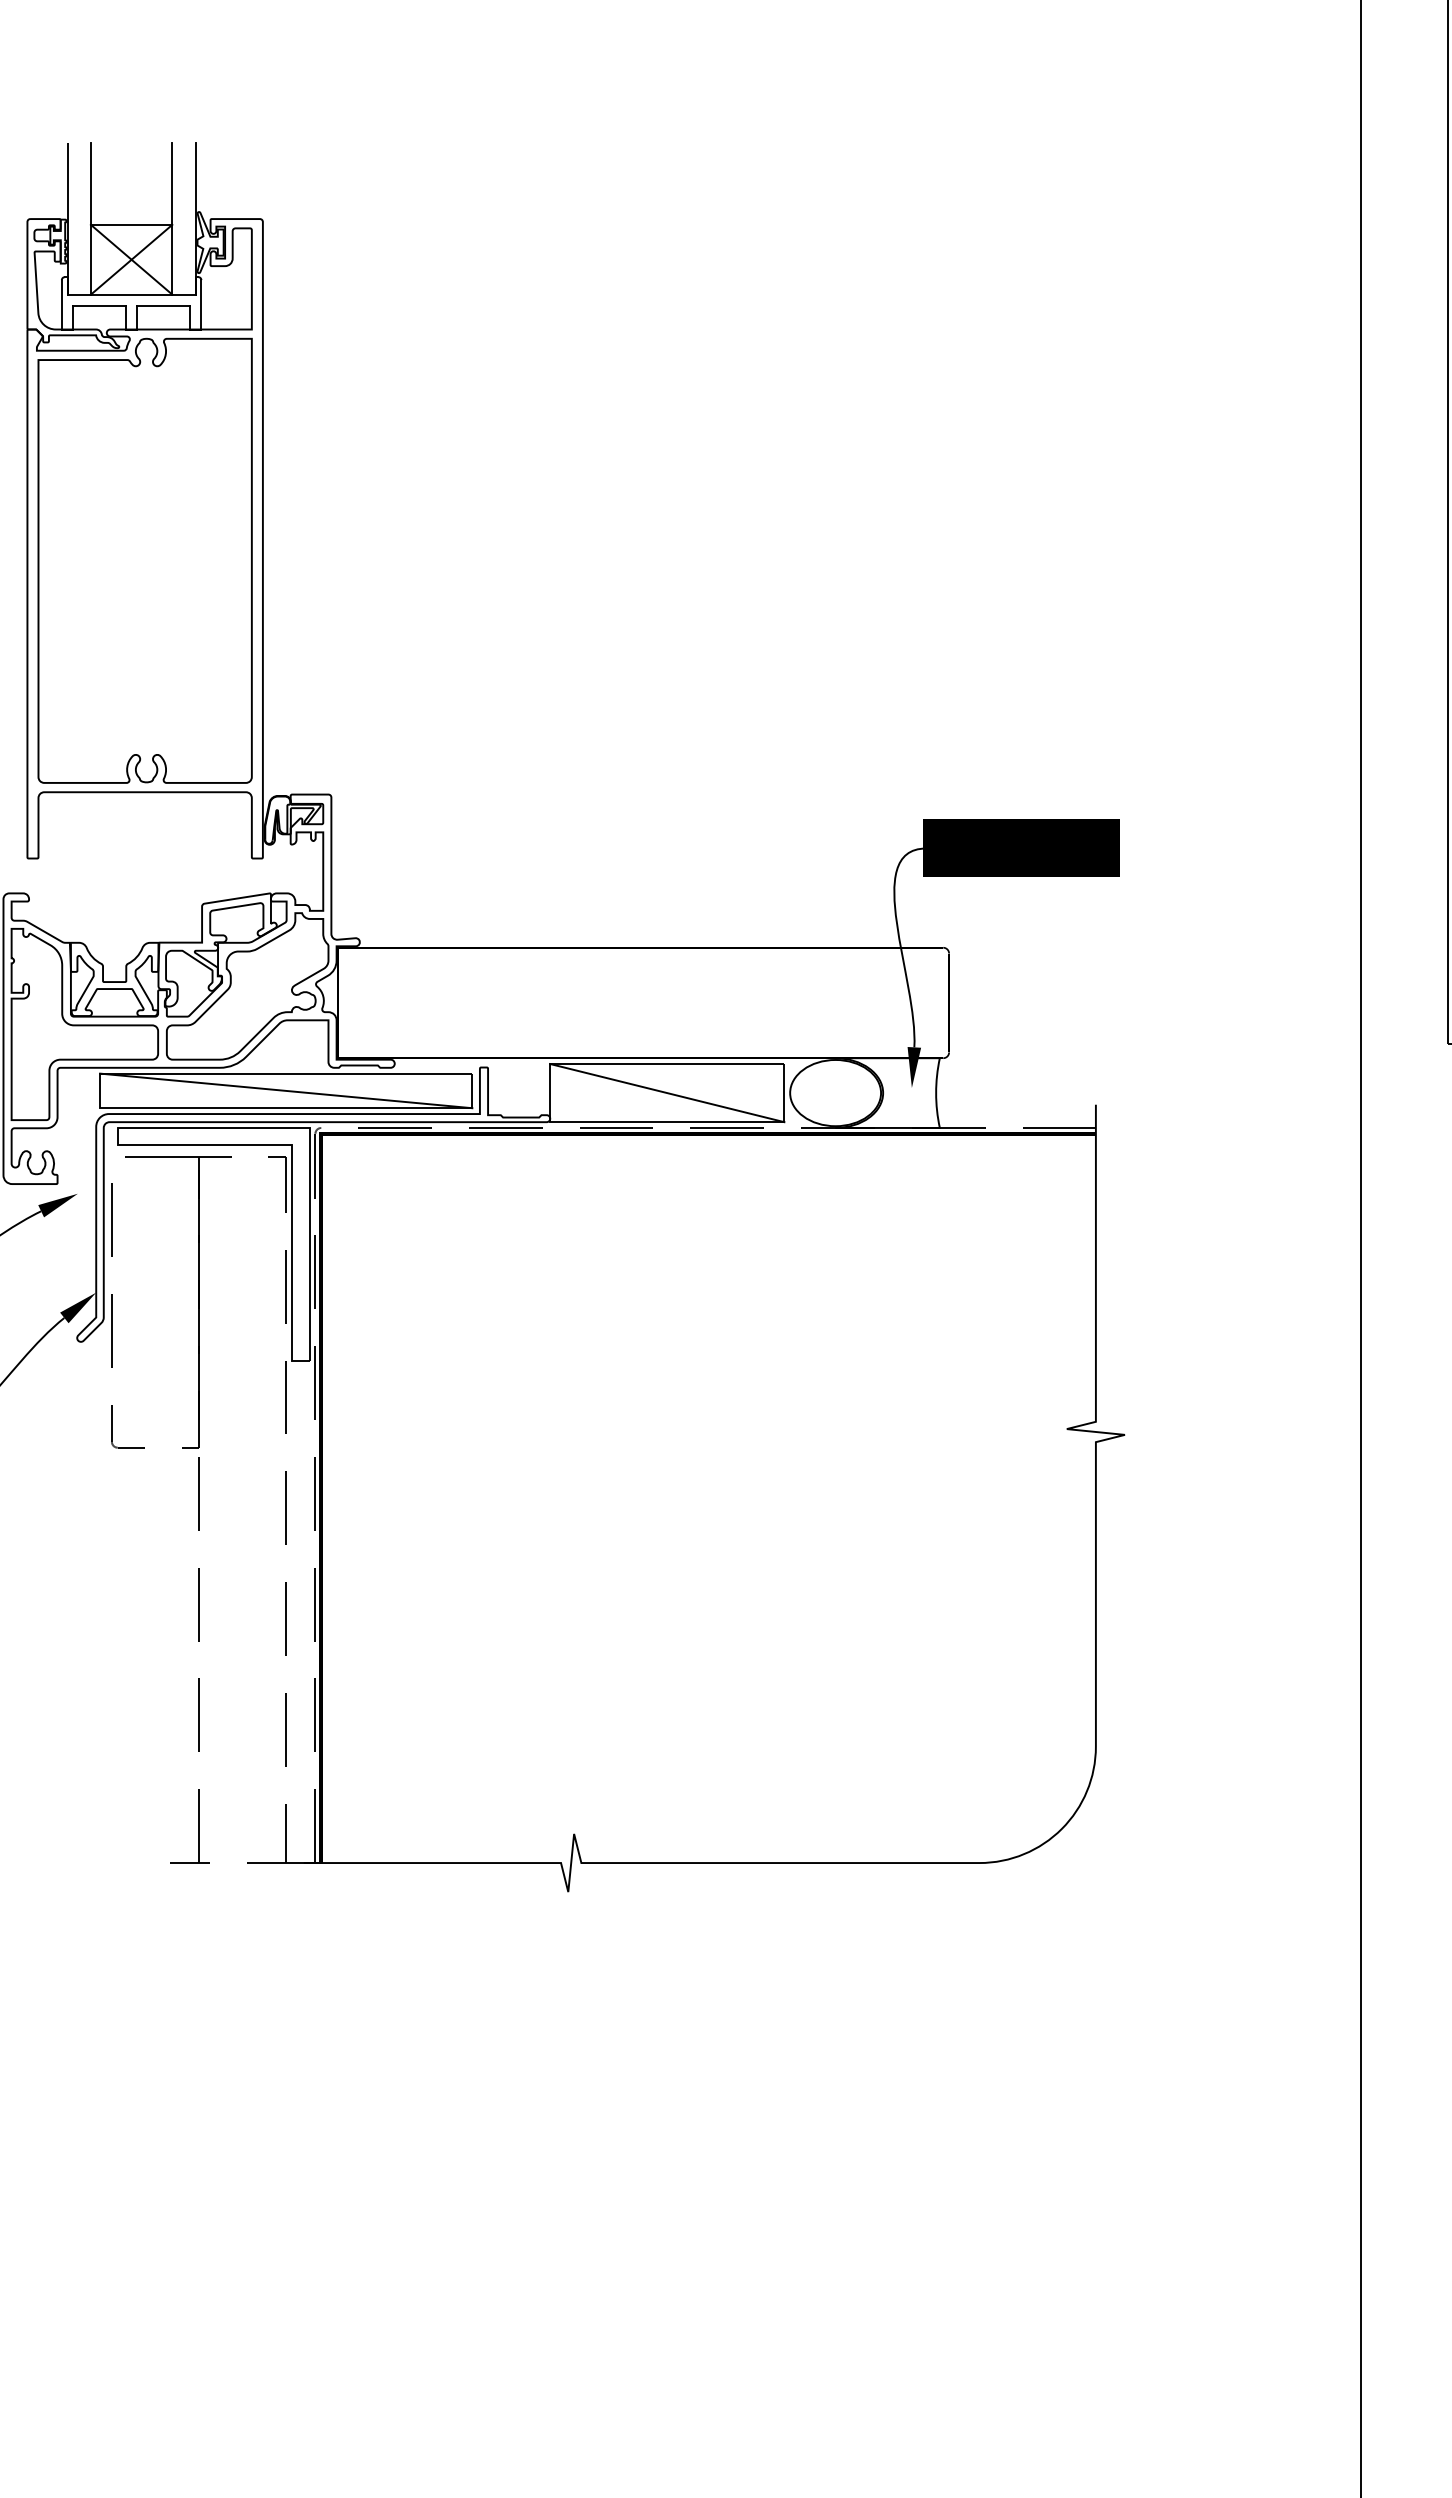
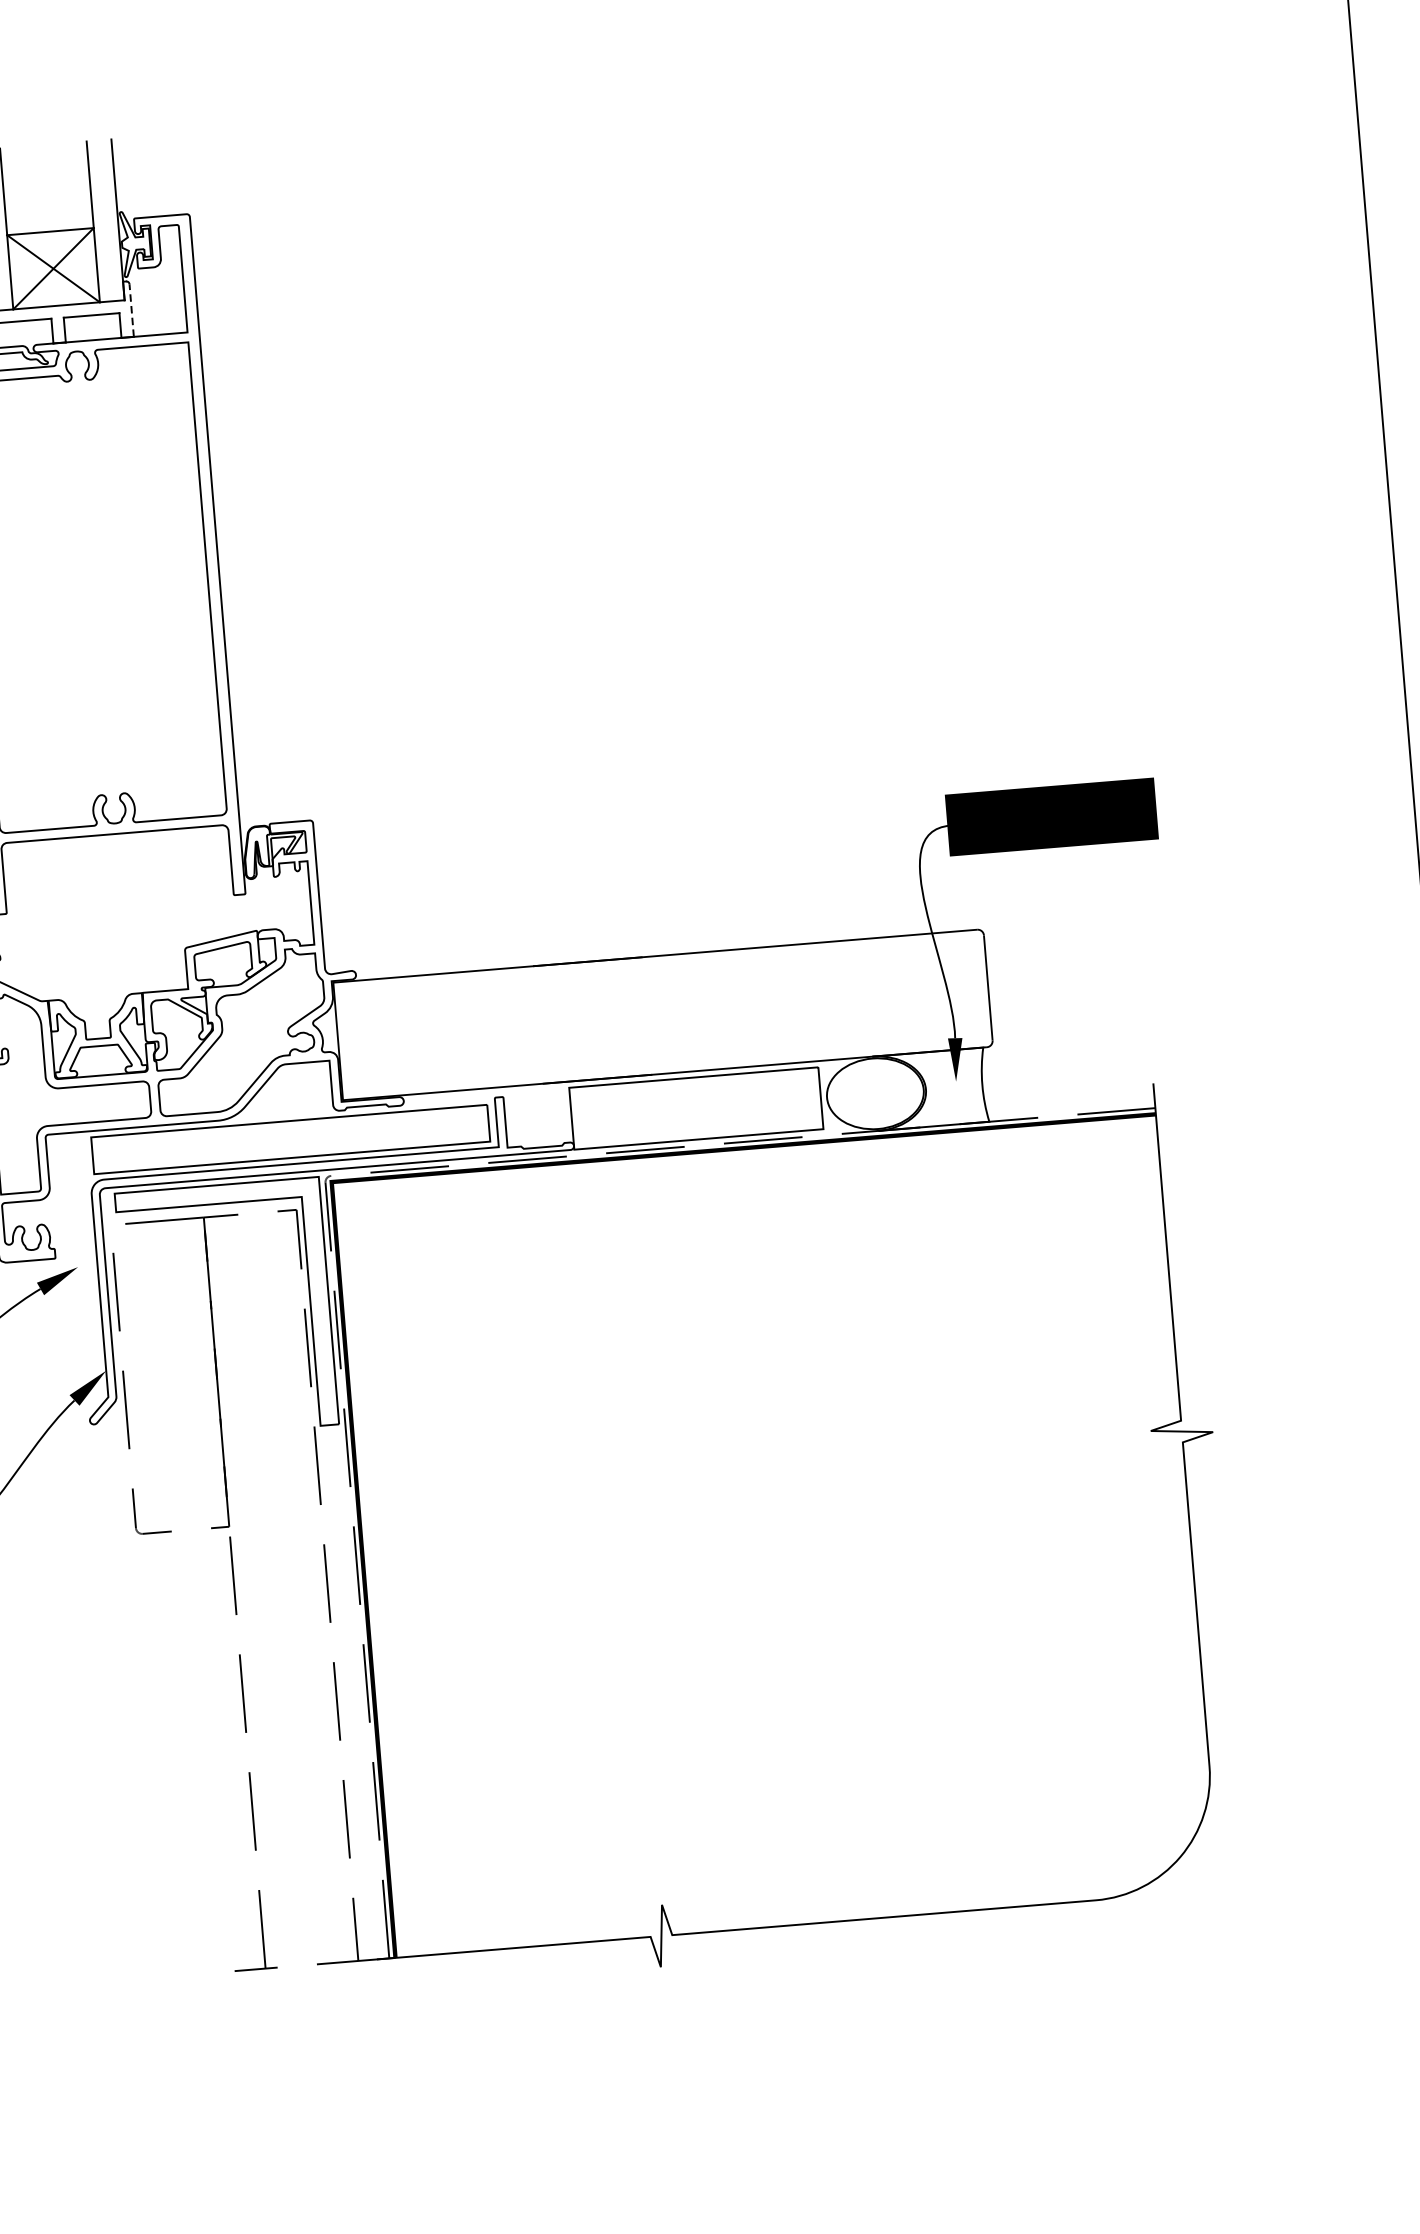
line: (201, 304) -> (131, 310), solid -> dashed
line: (286, 1090) -> (290, 1139), removed
line: (667, 1093) -> (696, 1108), removed

